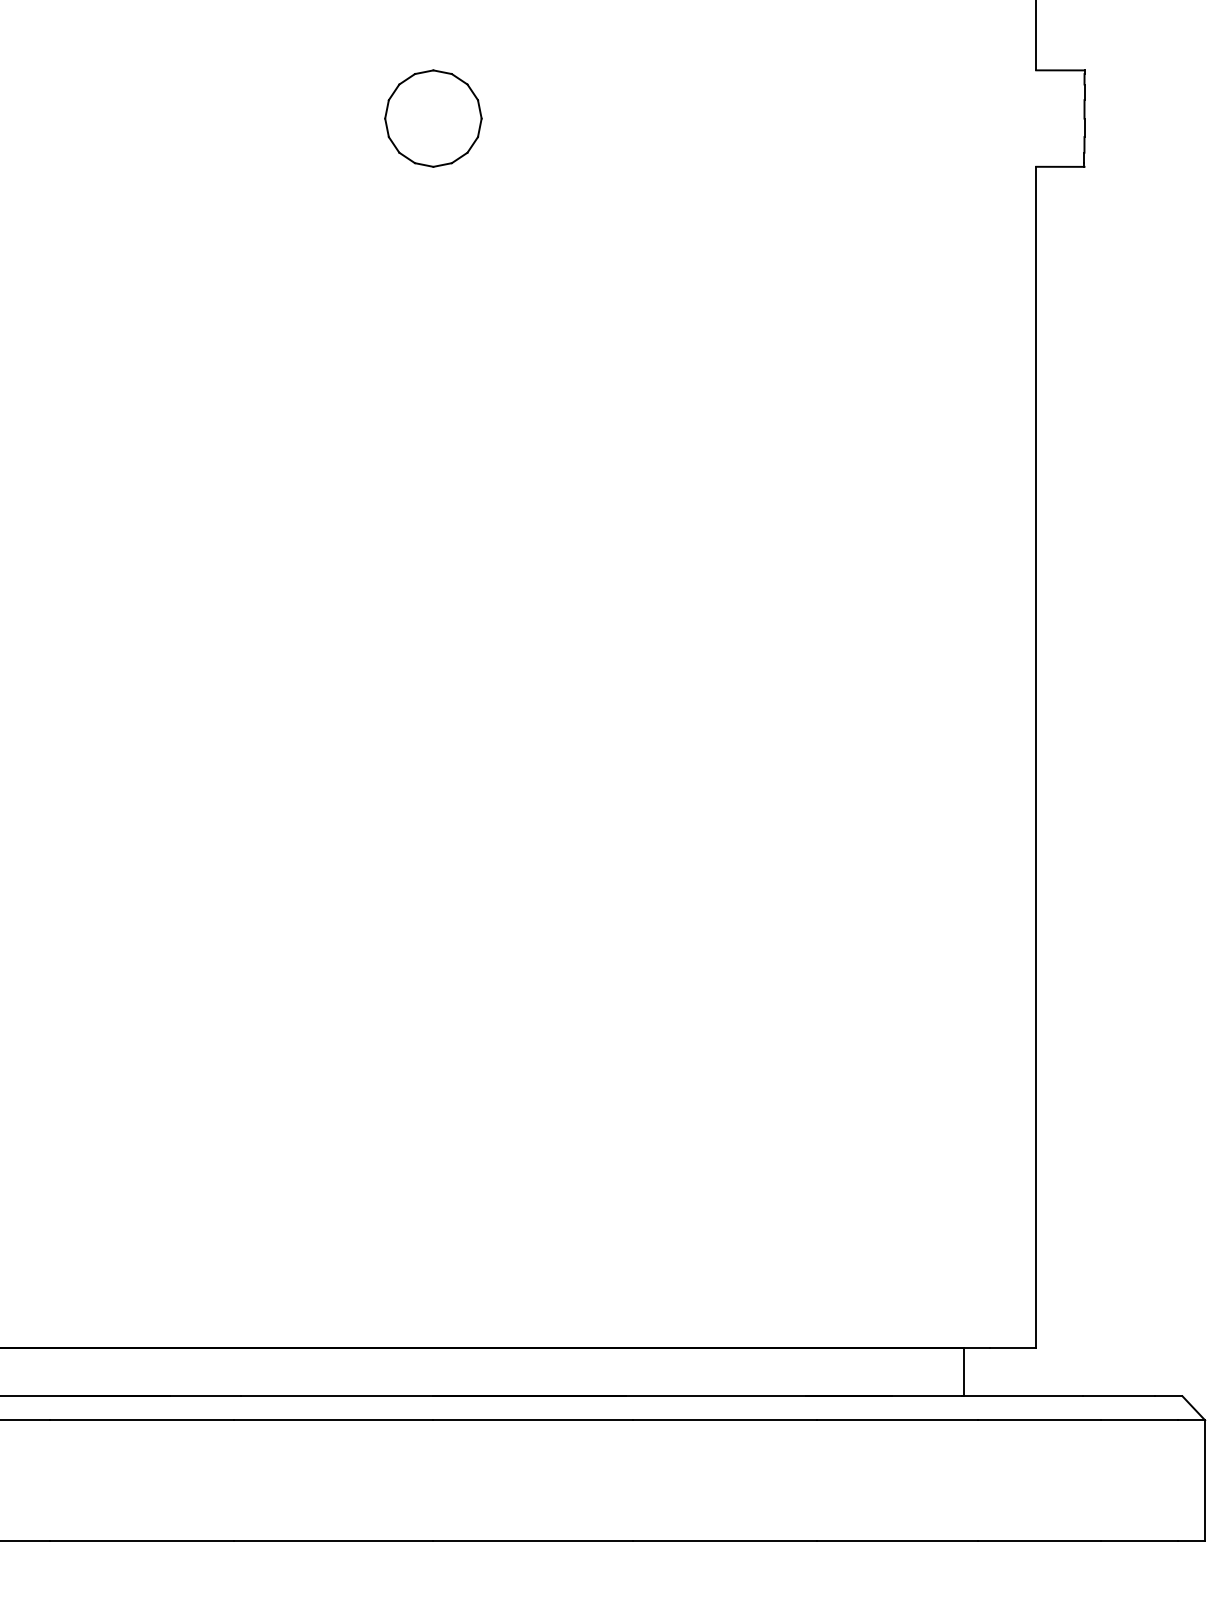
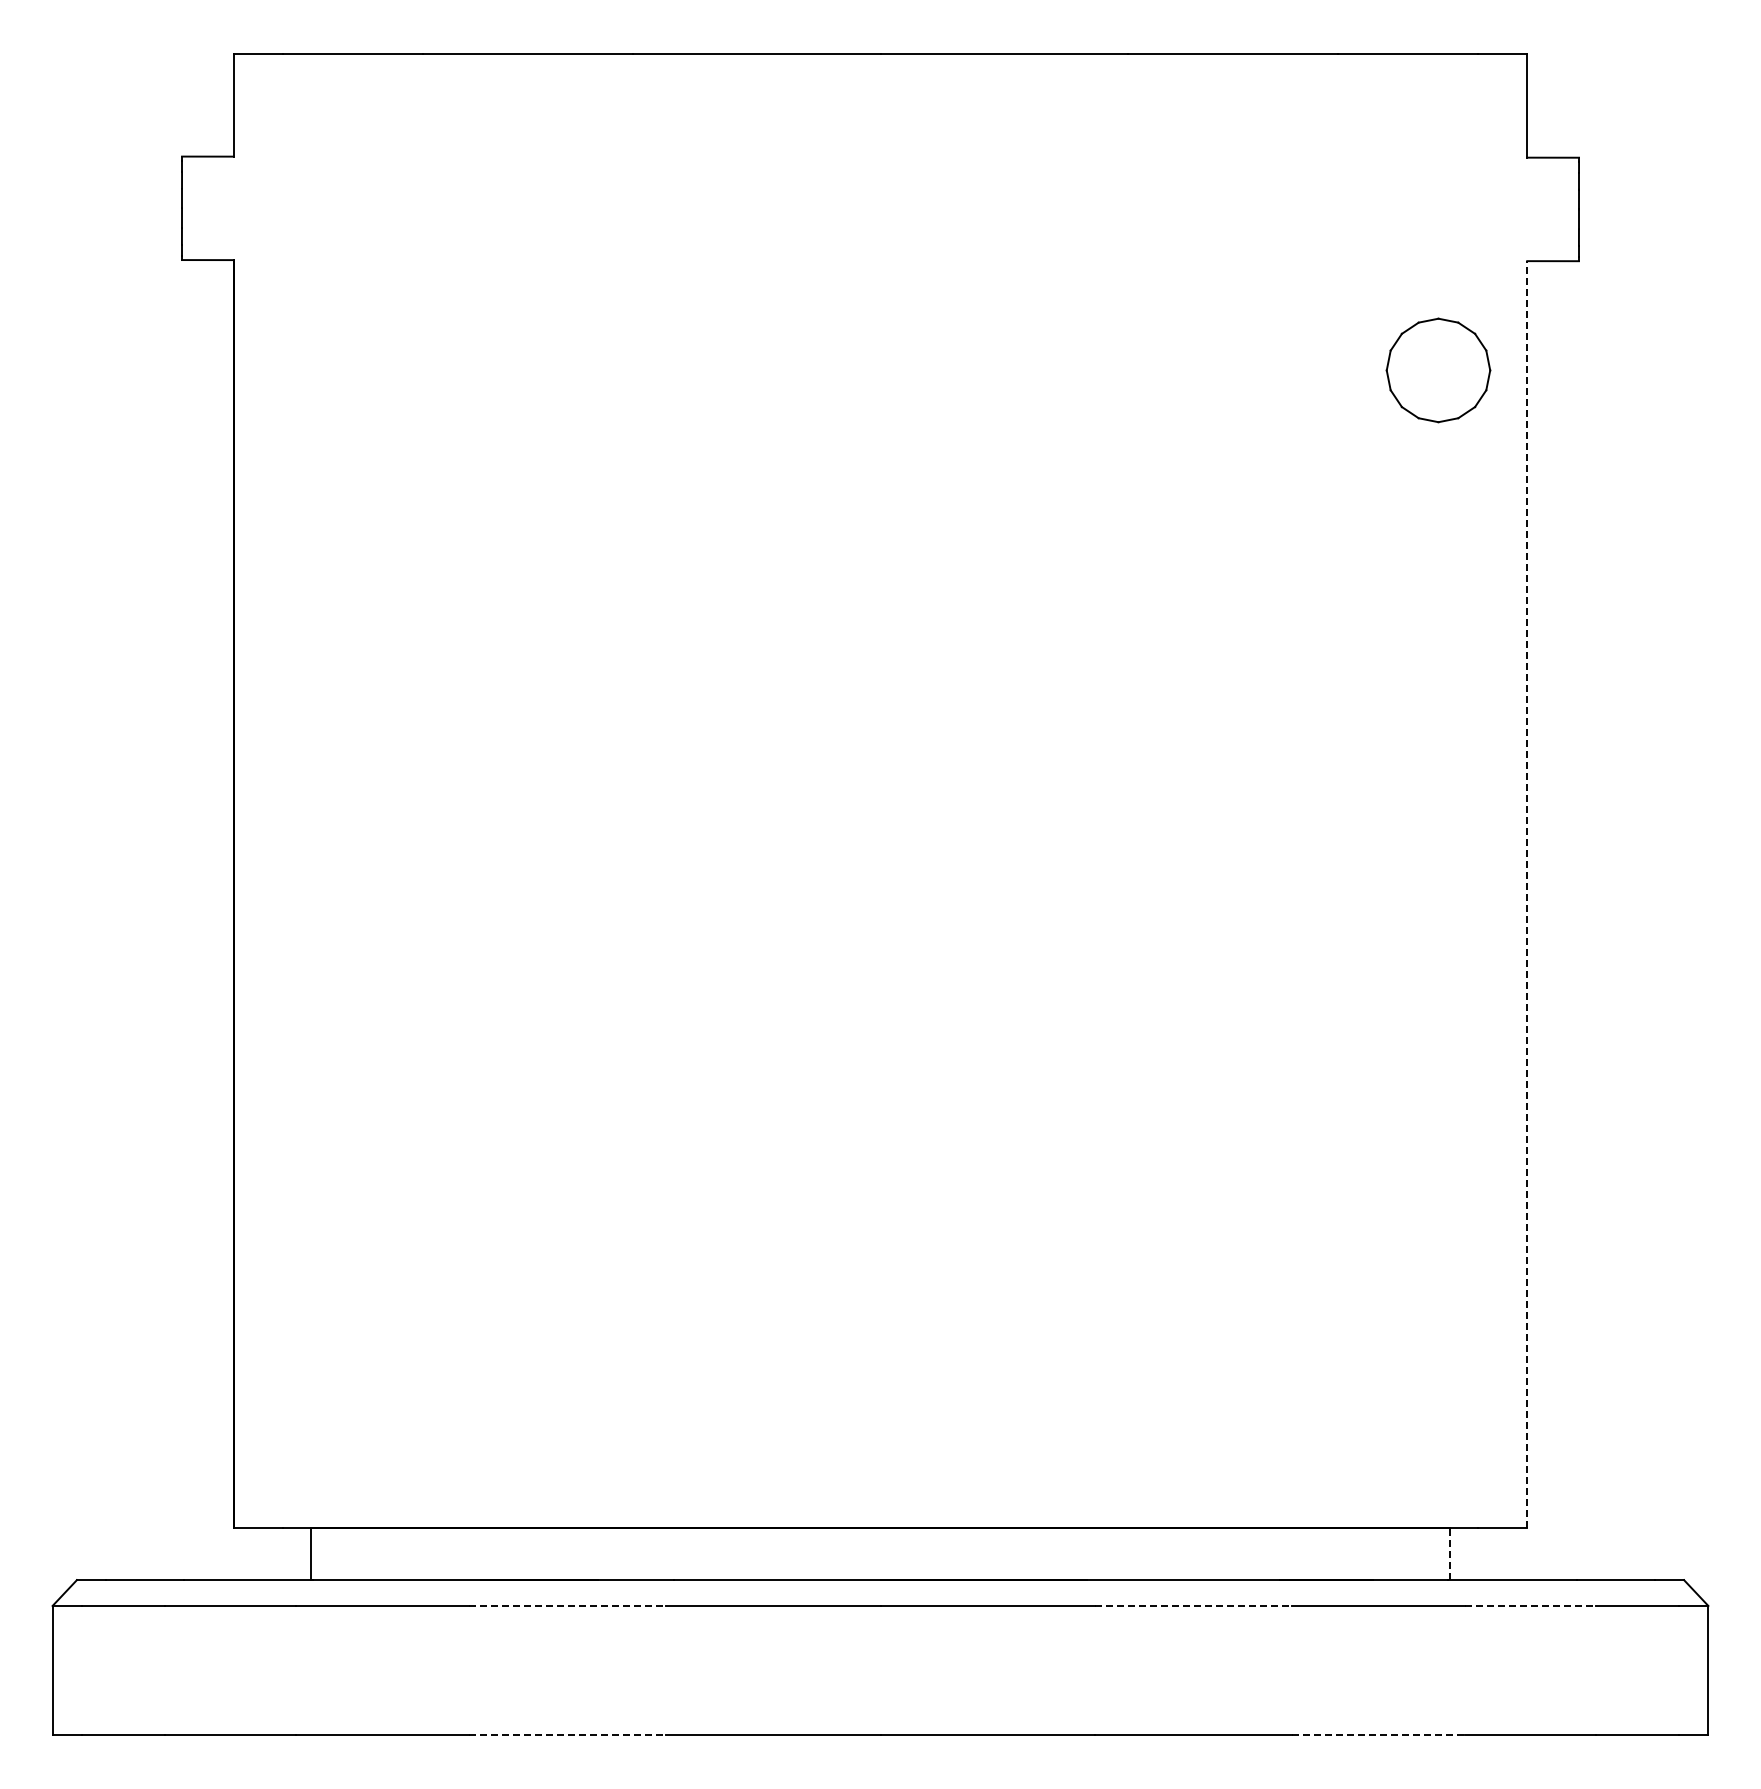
part: (433, 118) -> (1438, 370), moved
line: (1036, 757) -> (1527, 894), solid -> dashed
line: (963, 1372) -> (1449, 1554), solid -> dashed
line: (141, 1419) -> (567, 1605), solid -> dashed
line: (725, 1419) -> (1193, 1605), solid -> dashed
line: (1039, 1419) -> (1530, 1605), solid -> dashed
line: (141, 1541) -> (567, 1735), solid -> dashed
line: (897, 1541) -> (1378, 1735), solid -> dashed

